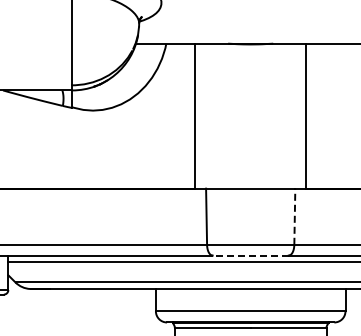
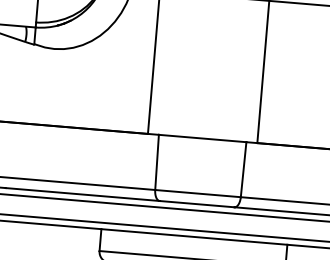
line: (294, 216) -> (243, 169), dashed -> solid
line: (250, 255) -> (196, 204), dashed -> solid

